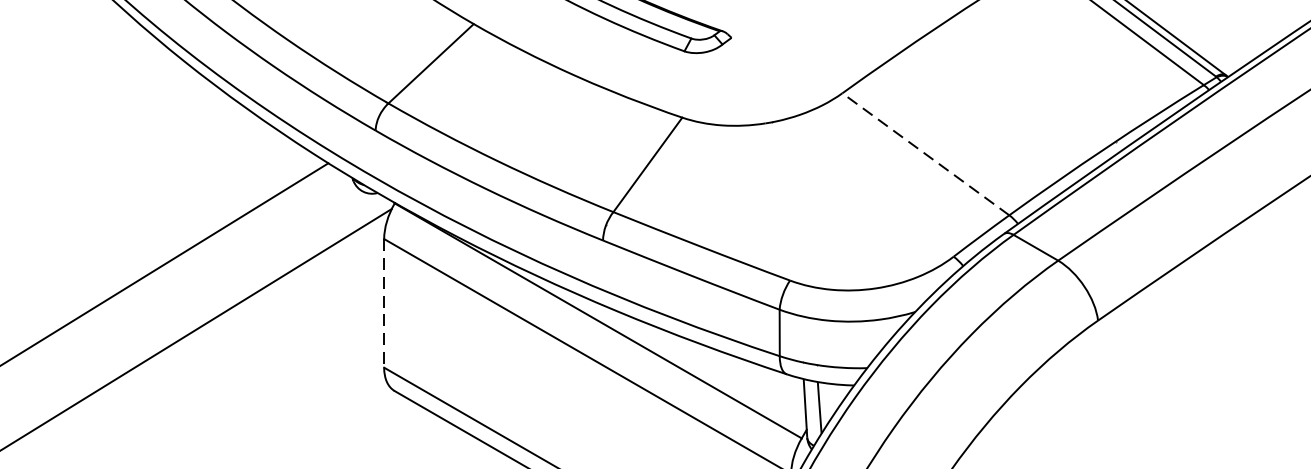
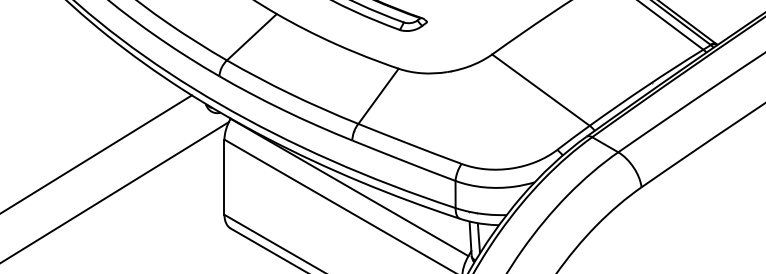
line: (925, 153) -> (540, 89), dashed -> solid
line: (384, 303) -> (224, 177), dashed -> solid

